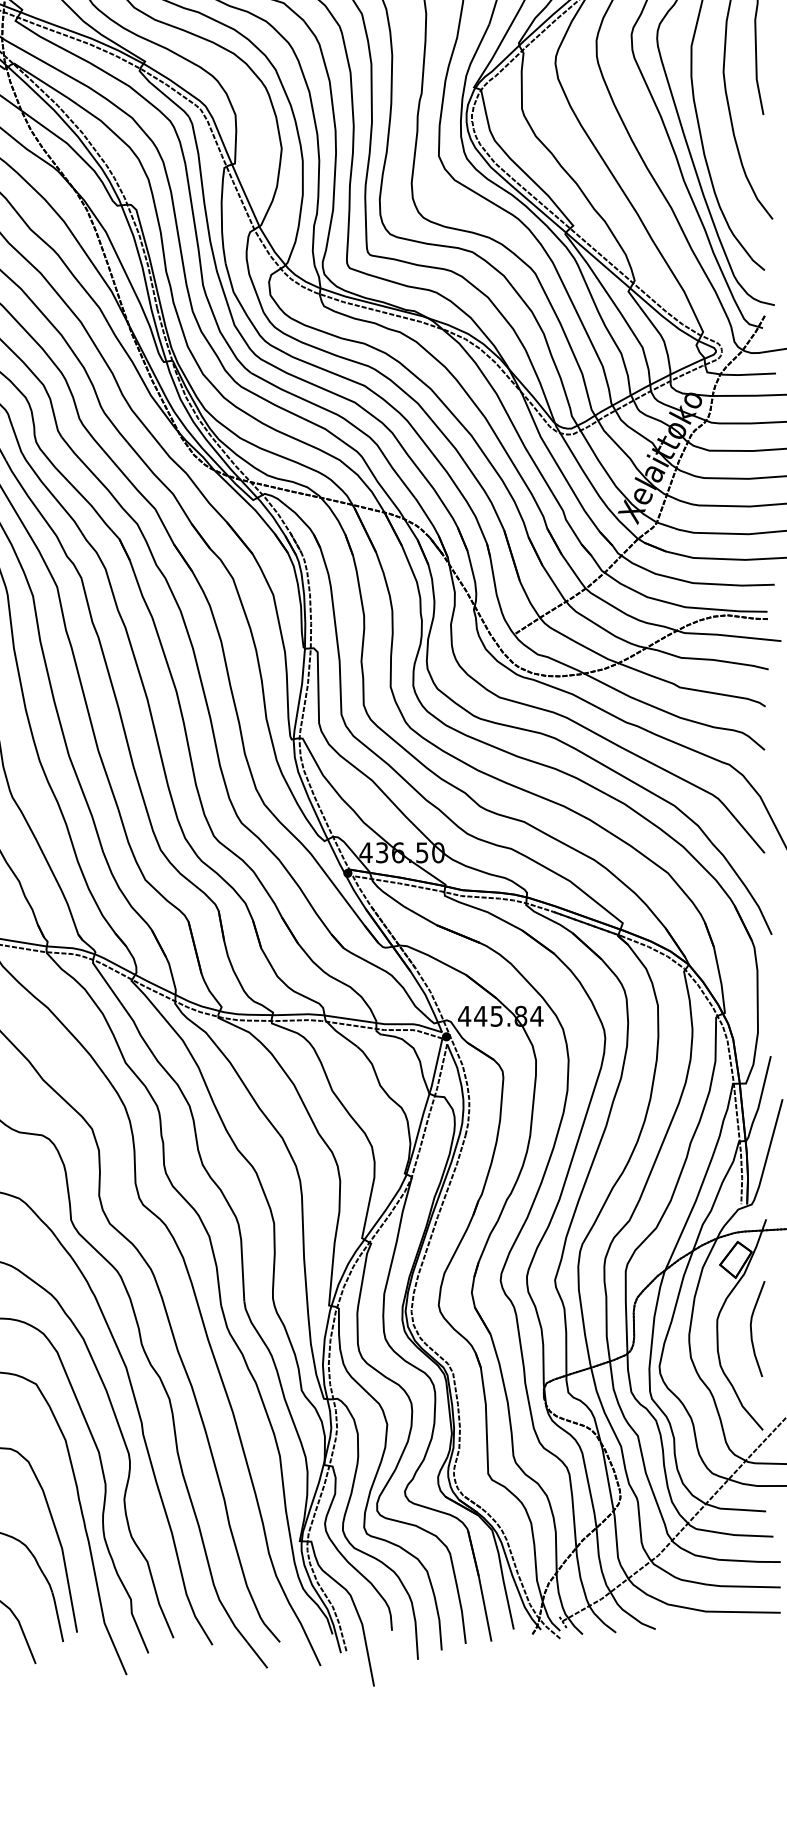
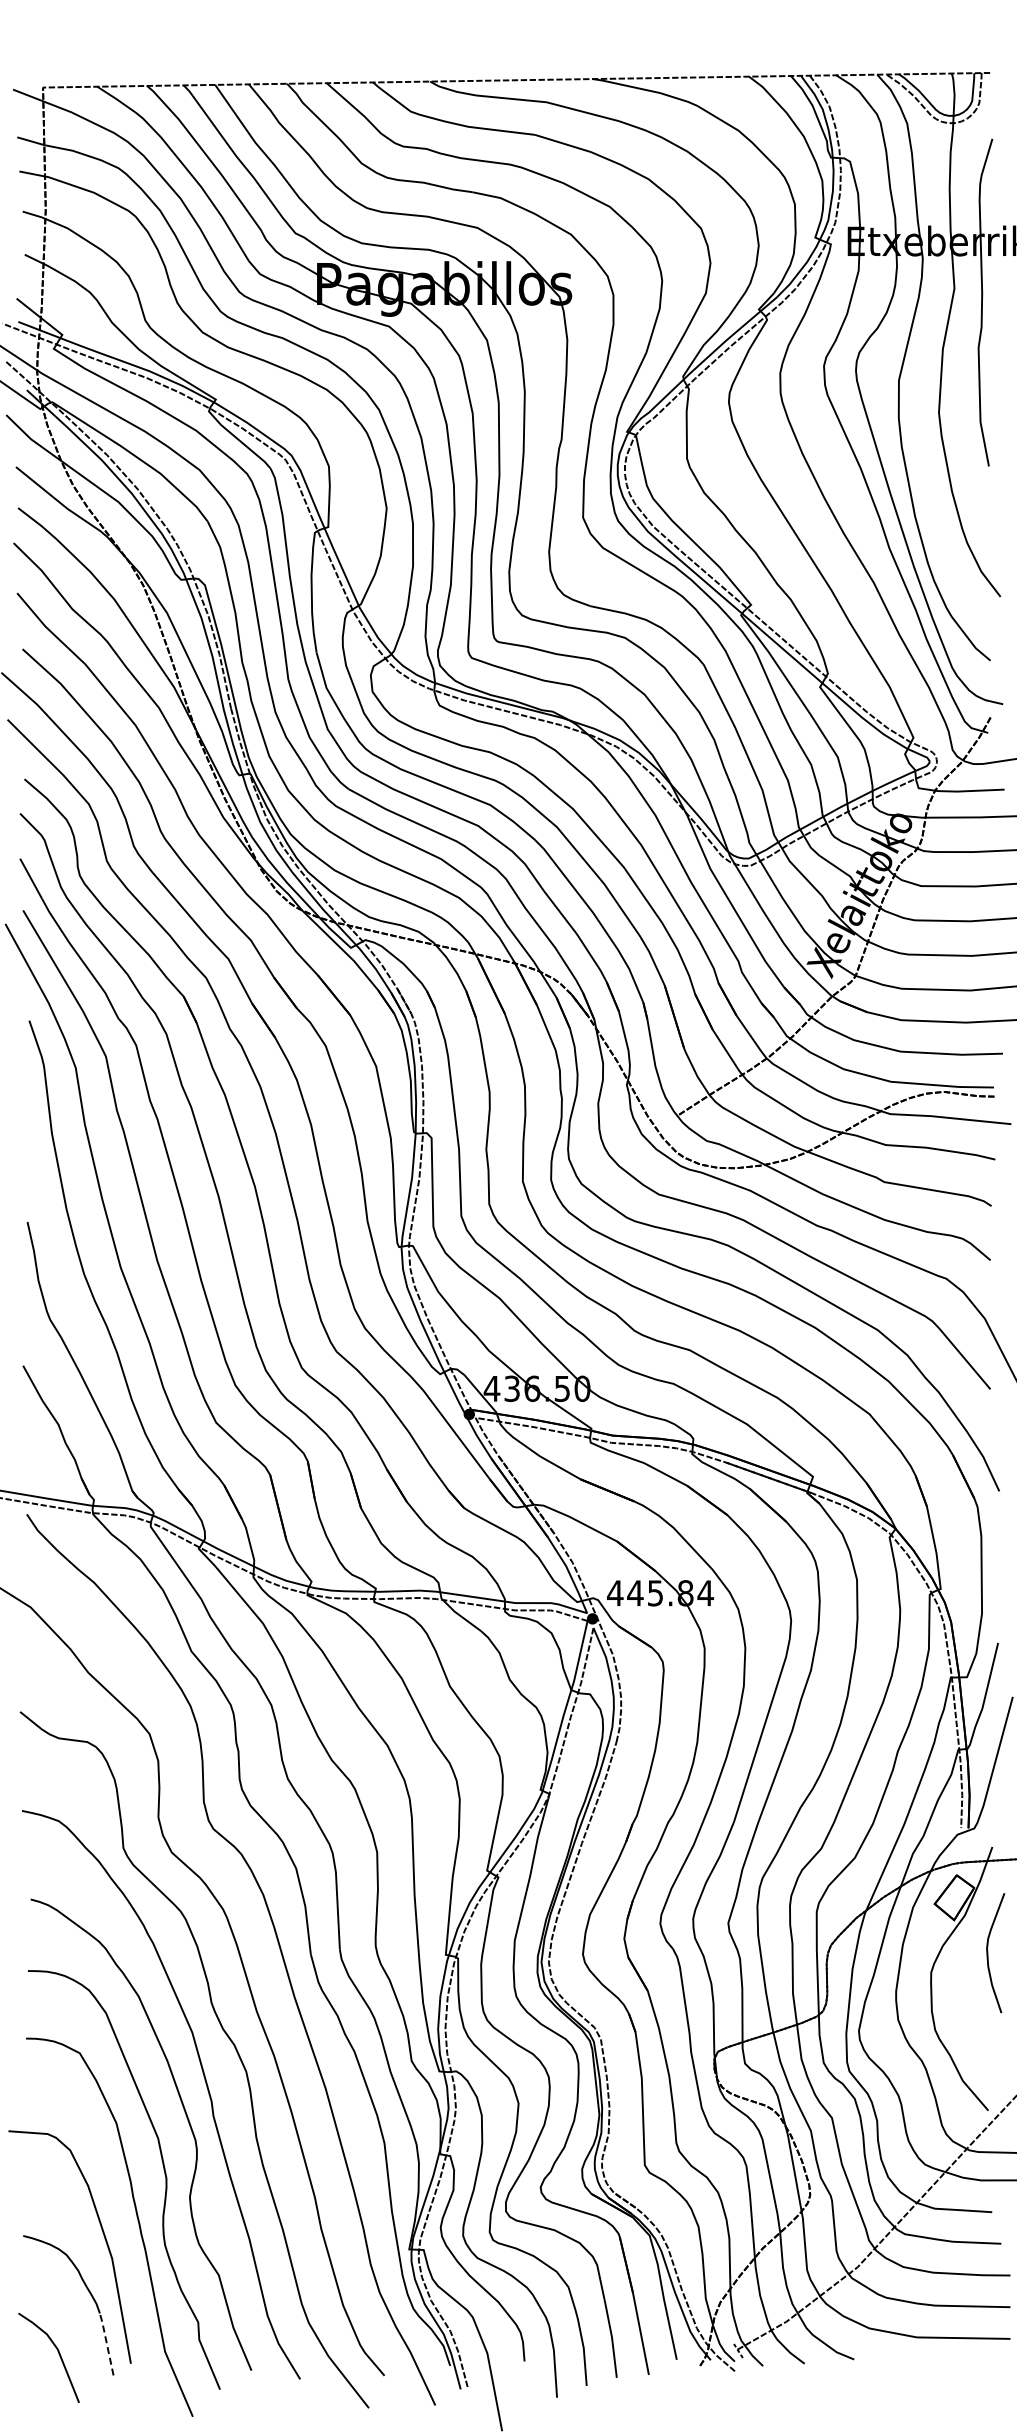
curve: (751, 1329) -> (988, 1953), moved
line: (57, 1616) -> (106, 2343), solid -> dashed

